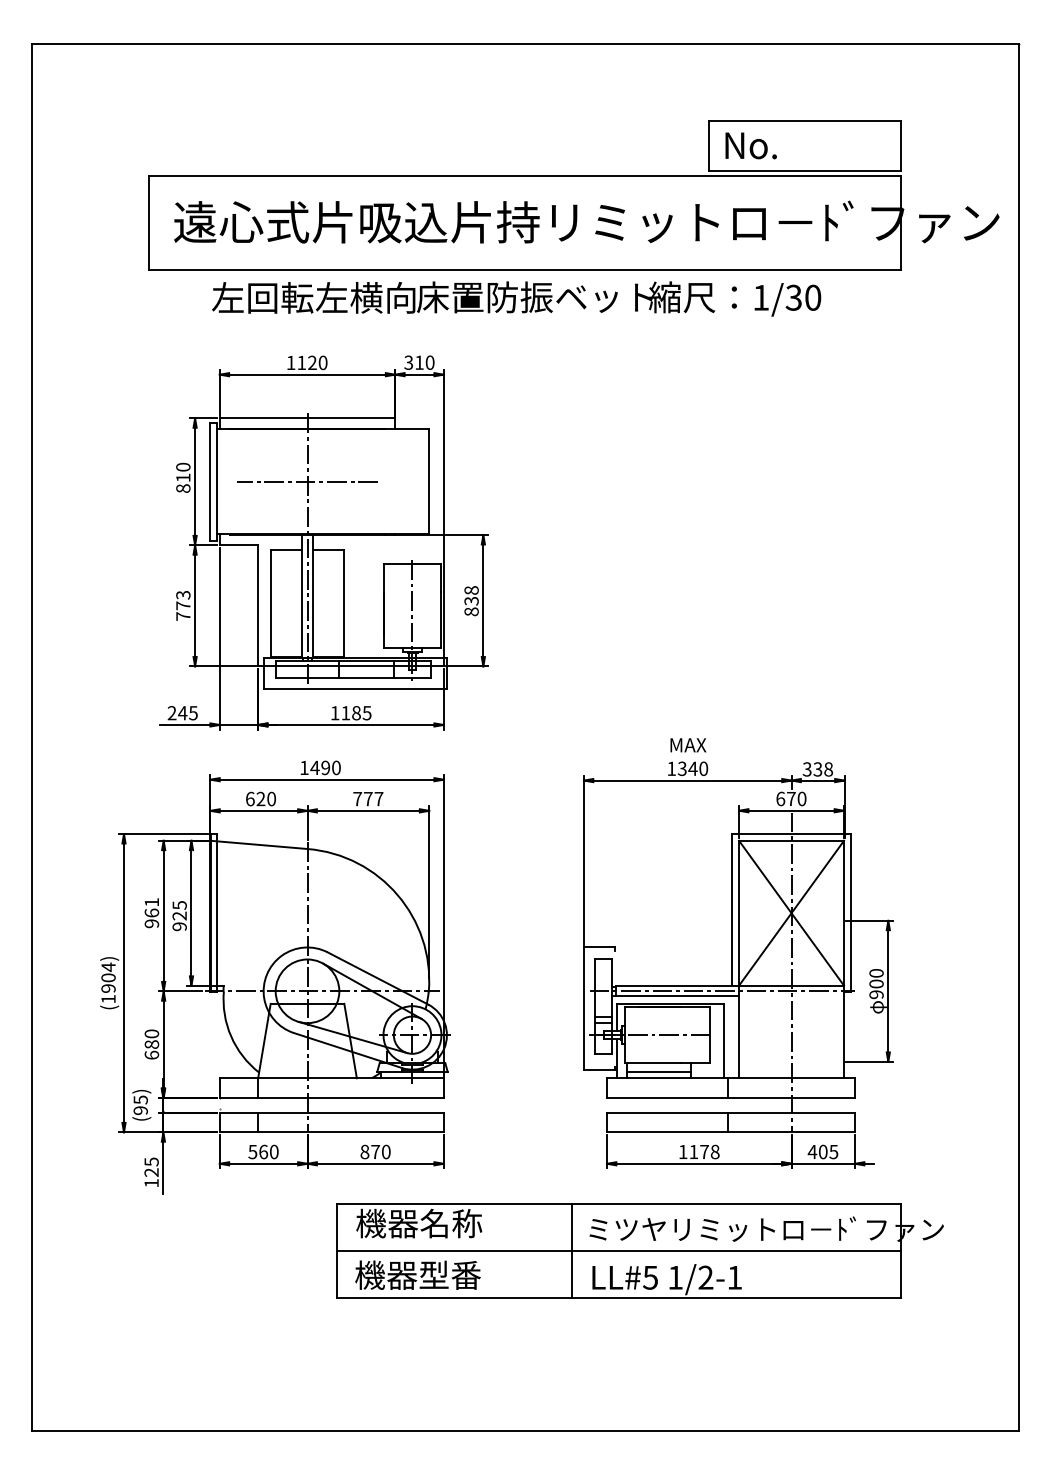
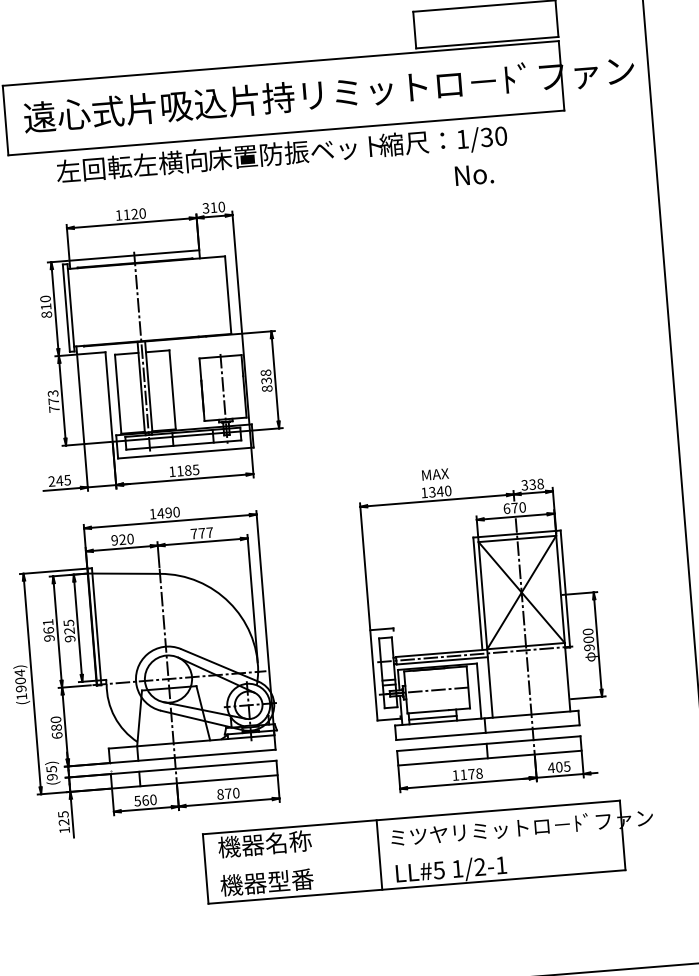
text: (750, 145) -> (473, 174), moved
line: (307, 481) -> (138, 302), removed
text: (249, 798) -> (114, 539), 620 -> 920
line: (619, 1250) -> (414, 852), removed

